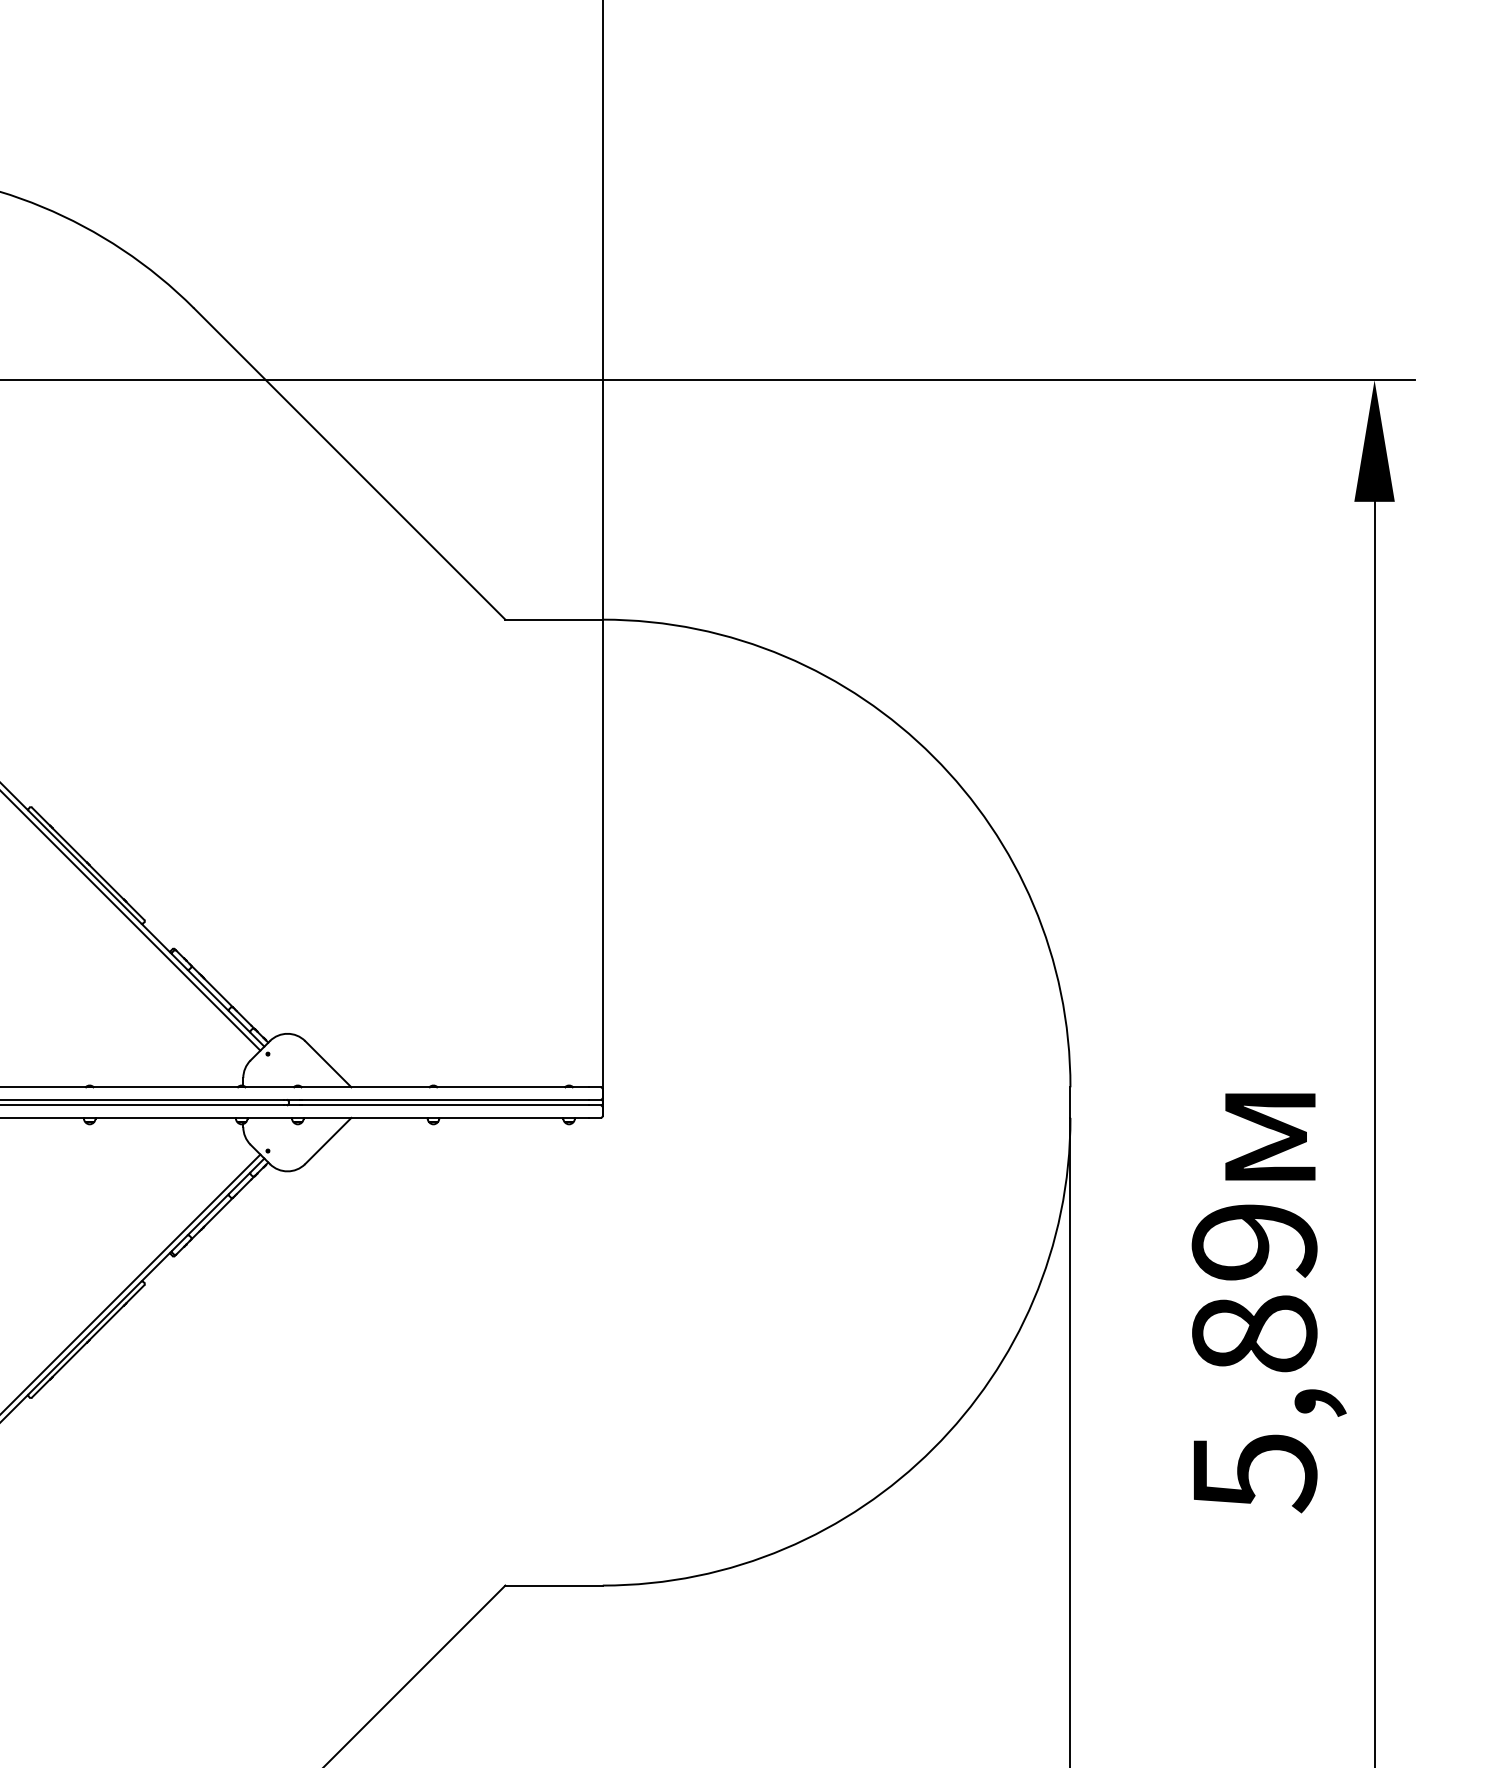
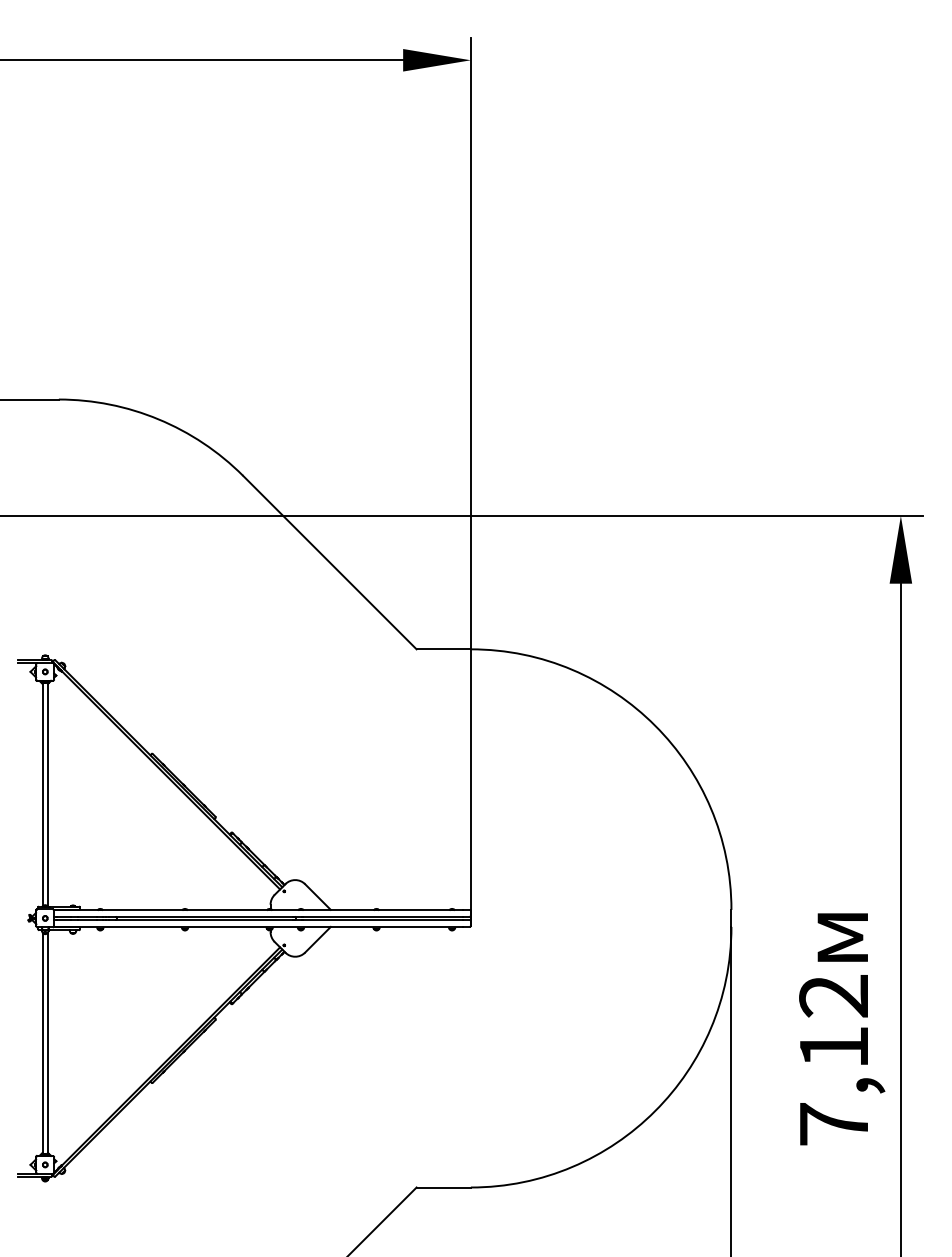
text: (1255, 1359) -> (834, 1061), 5,89 -> 7,12

